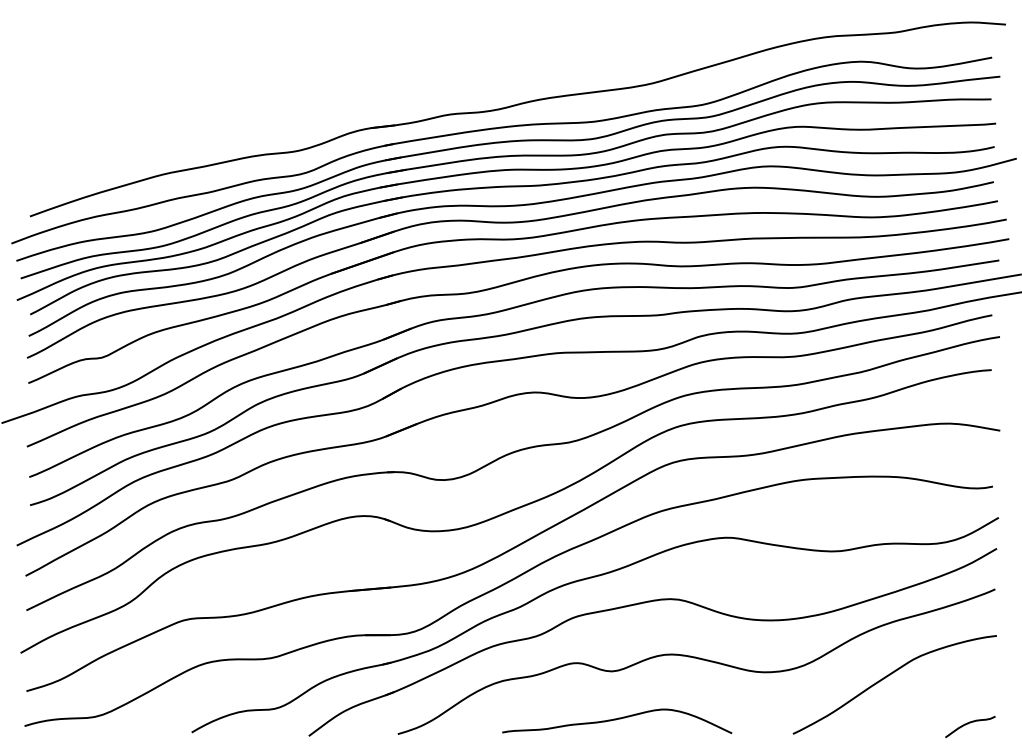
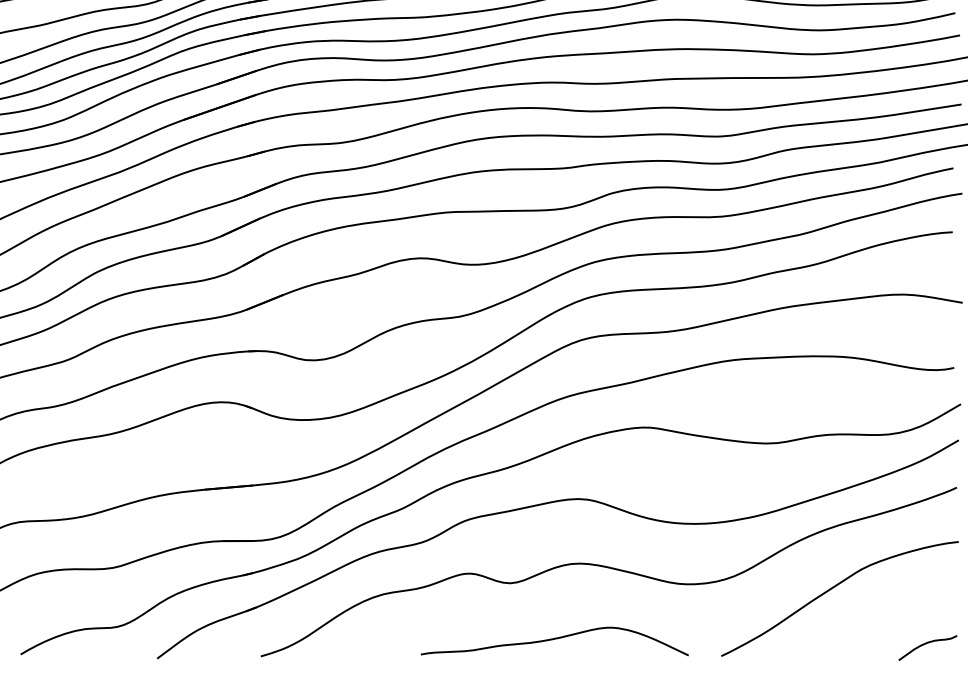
curve: (616, 720) -> (554, 640), moved

